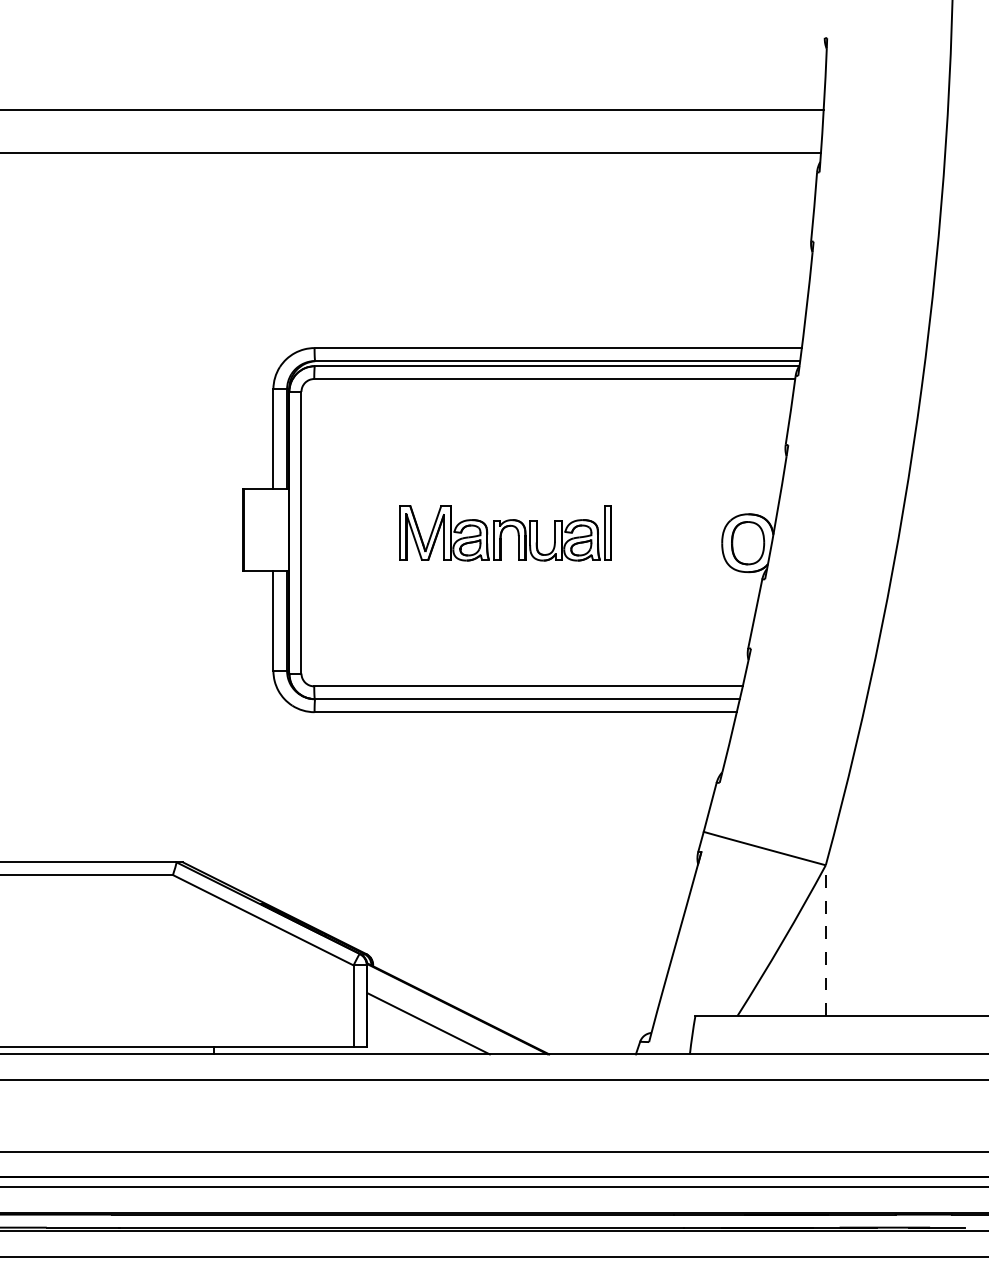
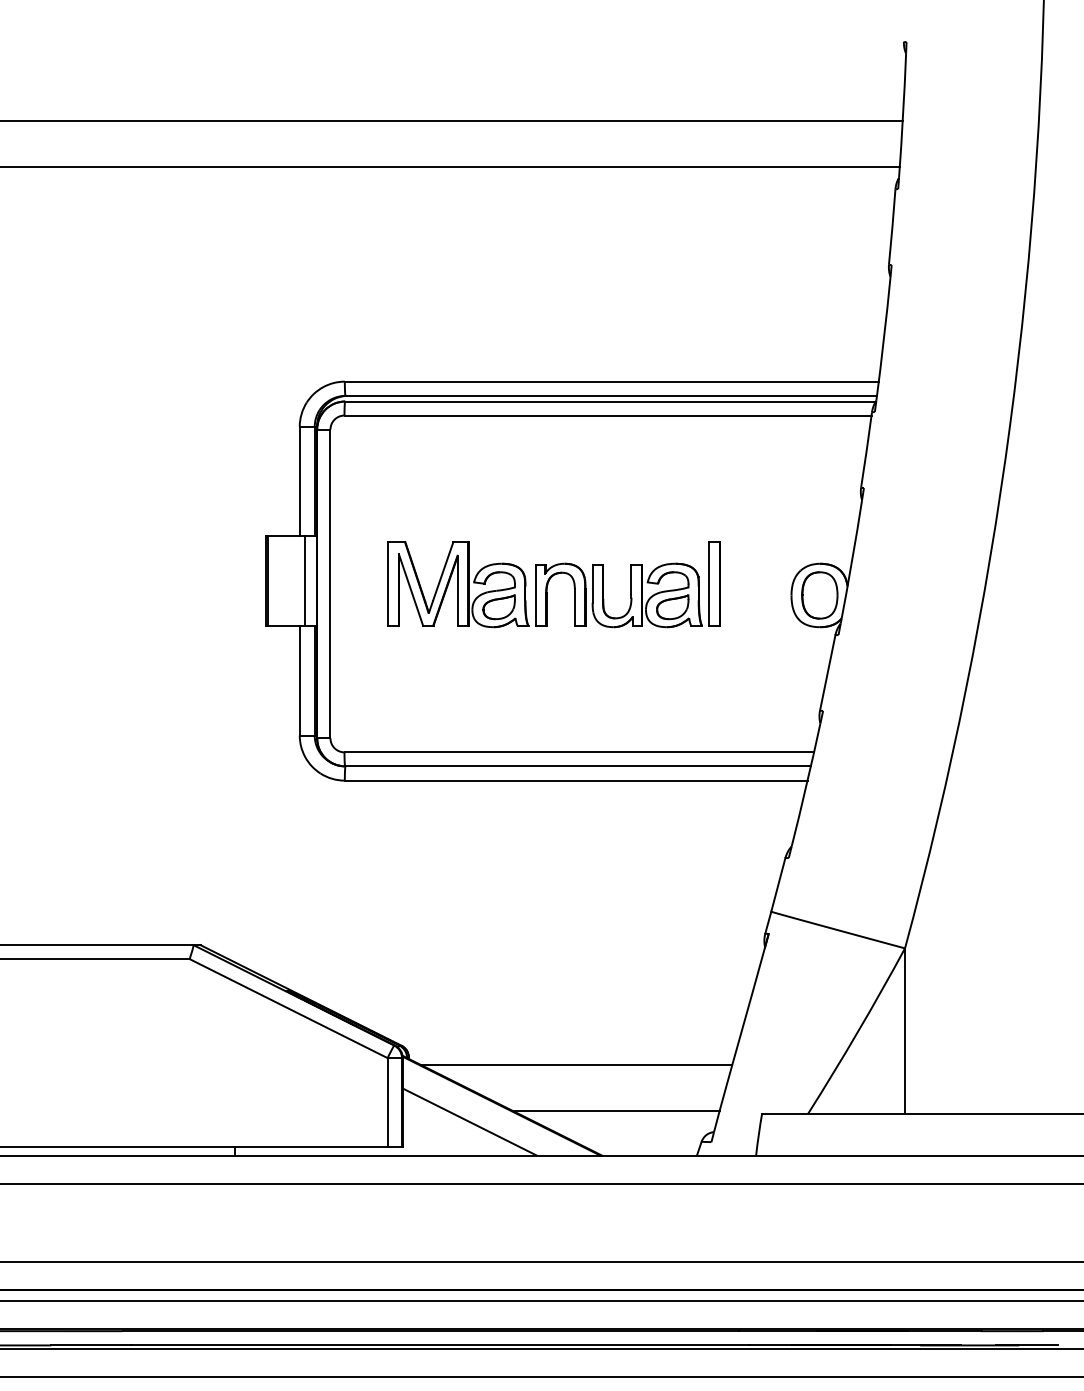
line: (277, 530) -> (304, 581), added
part: (504, 533) -> (553, 584), size x1.43
line: (826, 940) -> (905, 1030), dashed -> solid
line: (525, 971) -> (576, 1064), added
line: (562, 1014) -> (616, 1111), added

